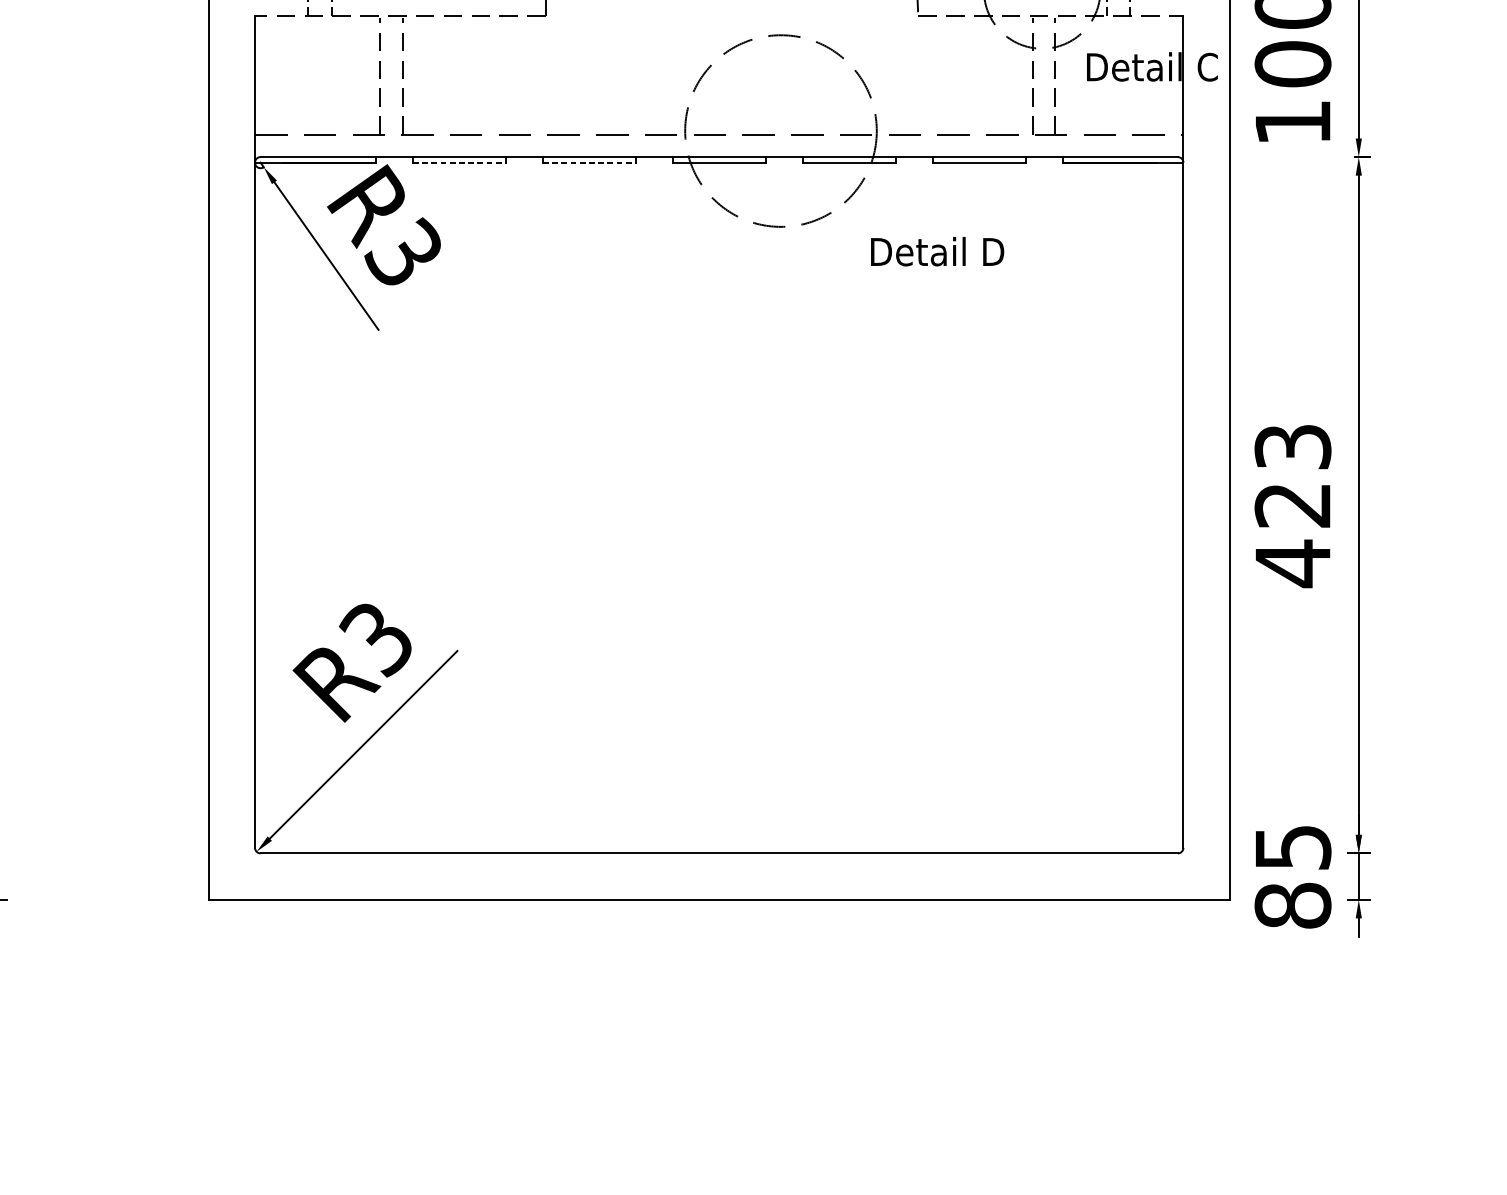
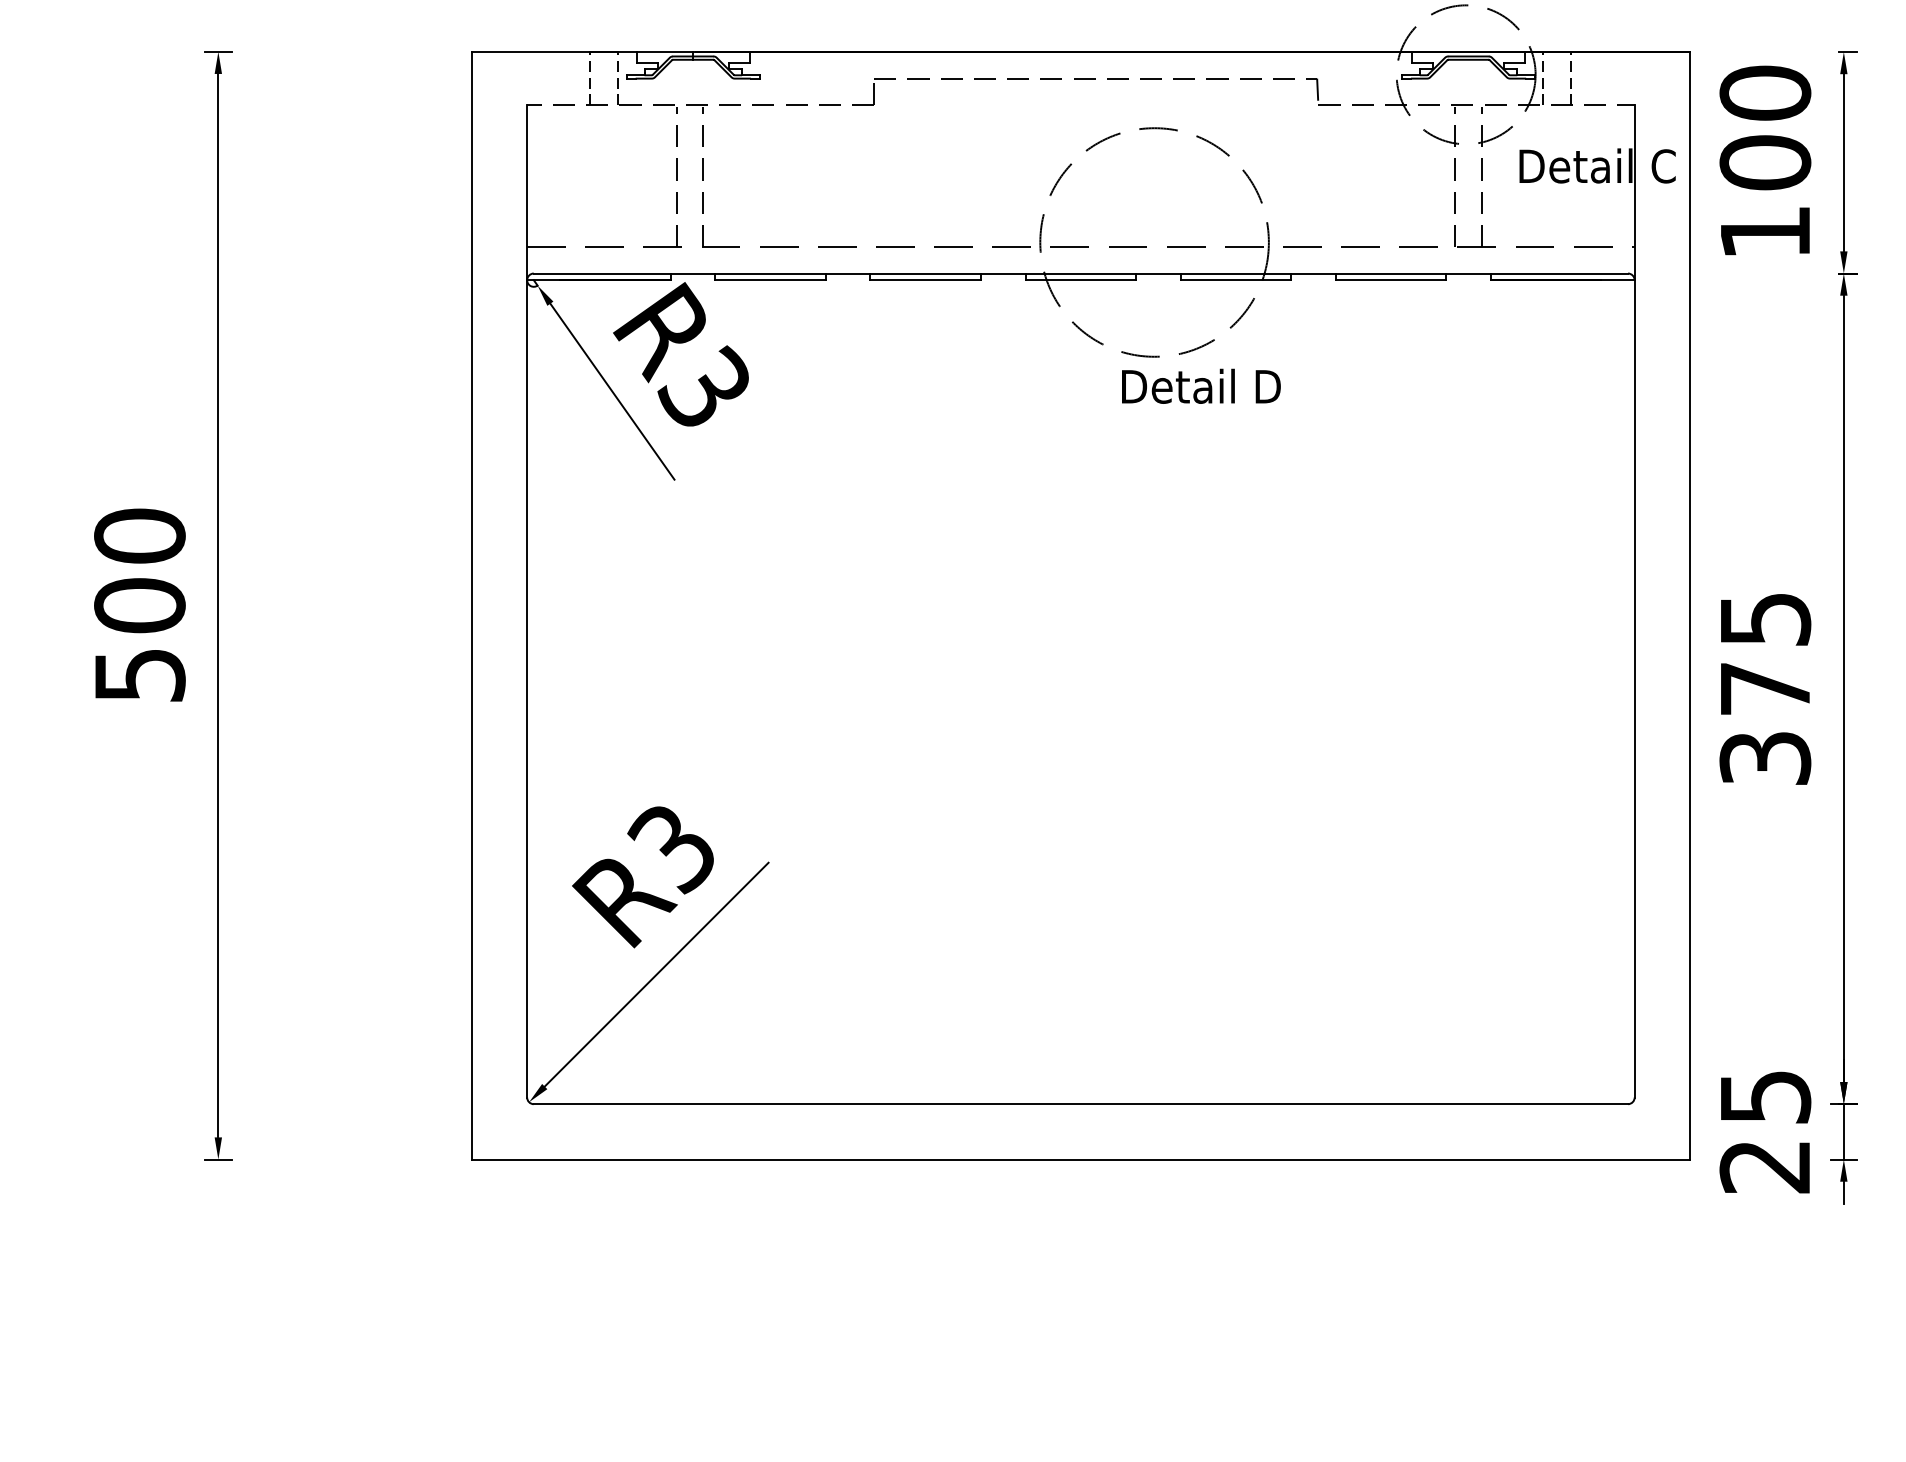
line: (459, 162) -> (771, 280), dashed -> solid
line: (589, 162) -> (926, 280), dashed -> solid
text: (937, 250) -> (1201, 385), moved
text: (1293, 506) -> (1765, 690), 423 -> 375
text: (1293, 905) -> (1765, 1166), 85 -> 25

